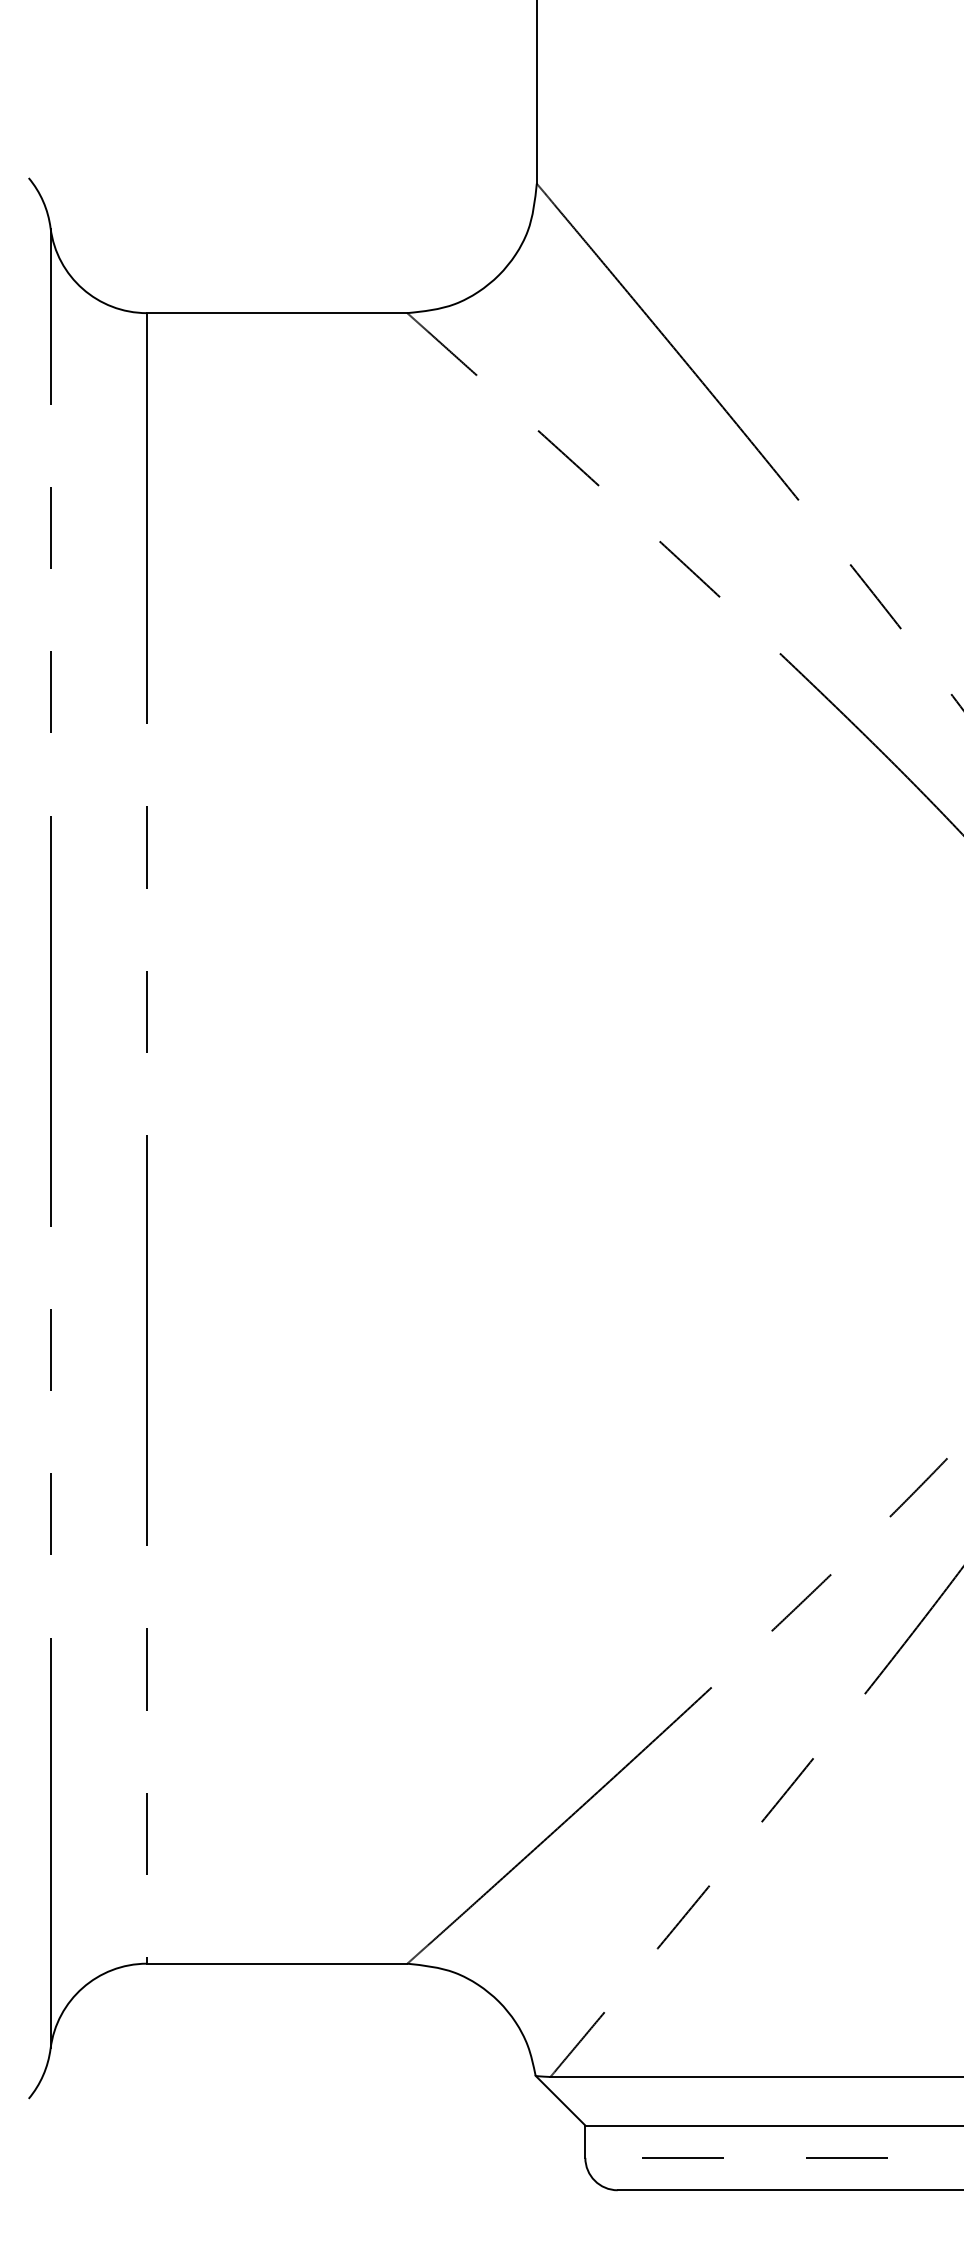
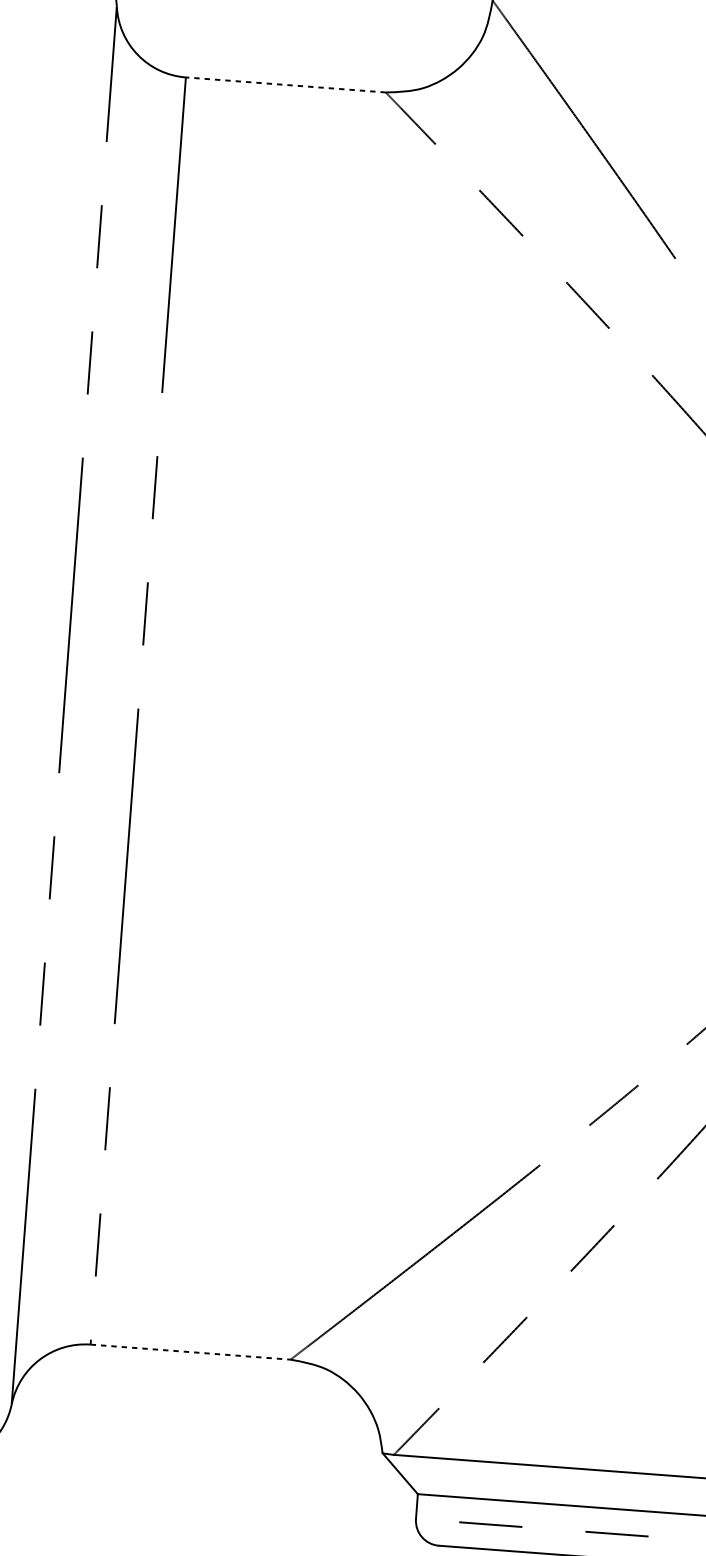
line: (276, 313) -> (285, 85), solid -> dashed
line: (277, 1963) -> (190, 1352), solid -> dashed

